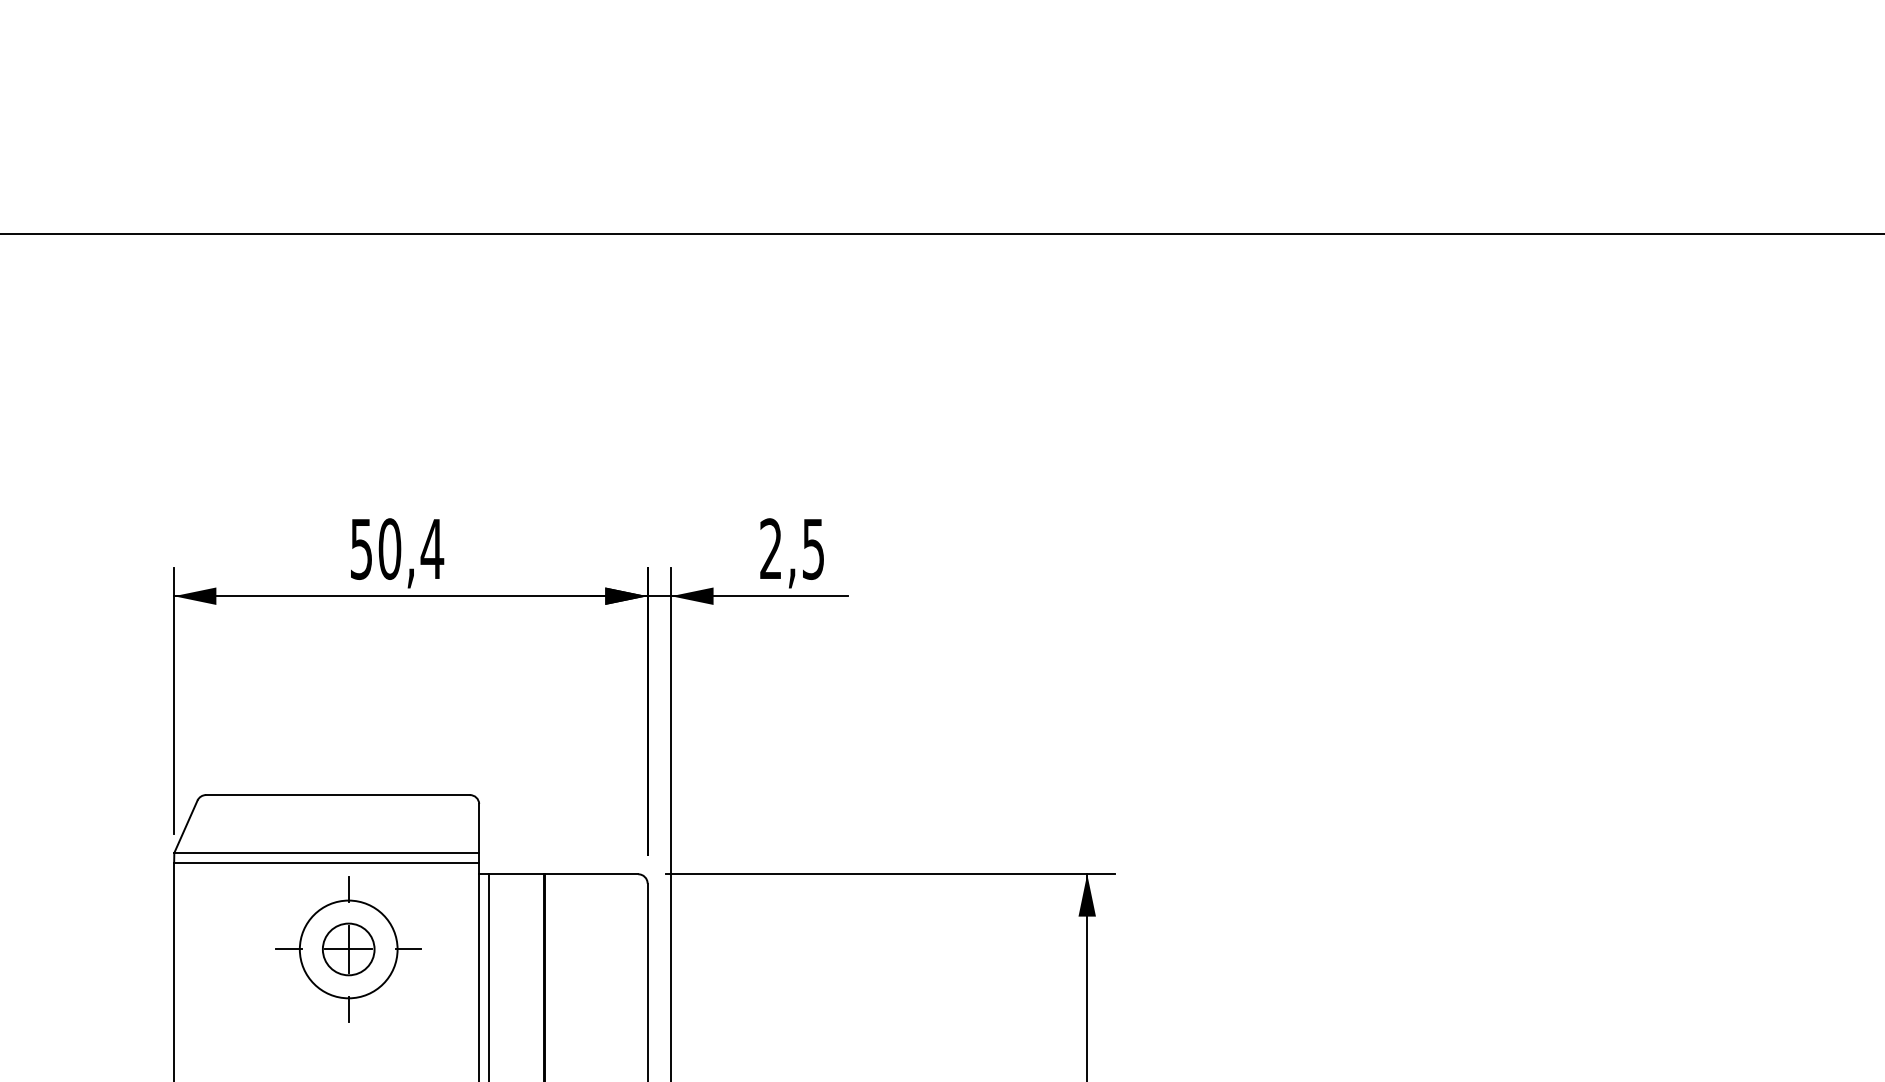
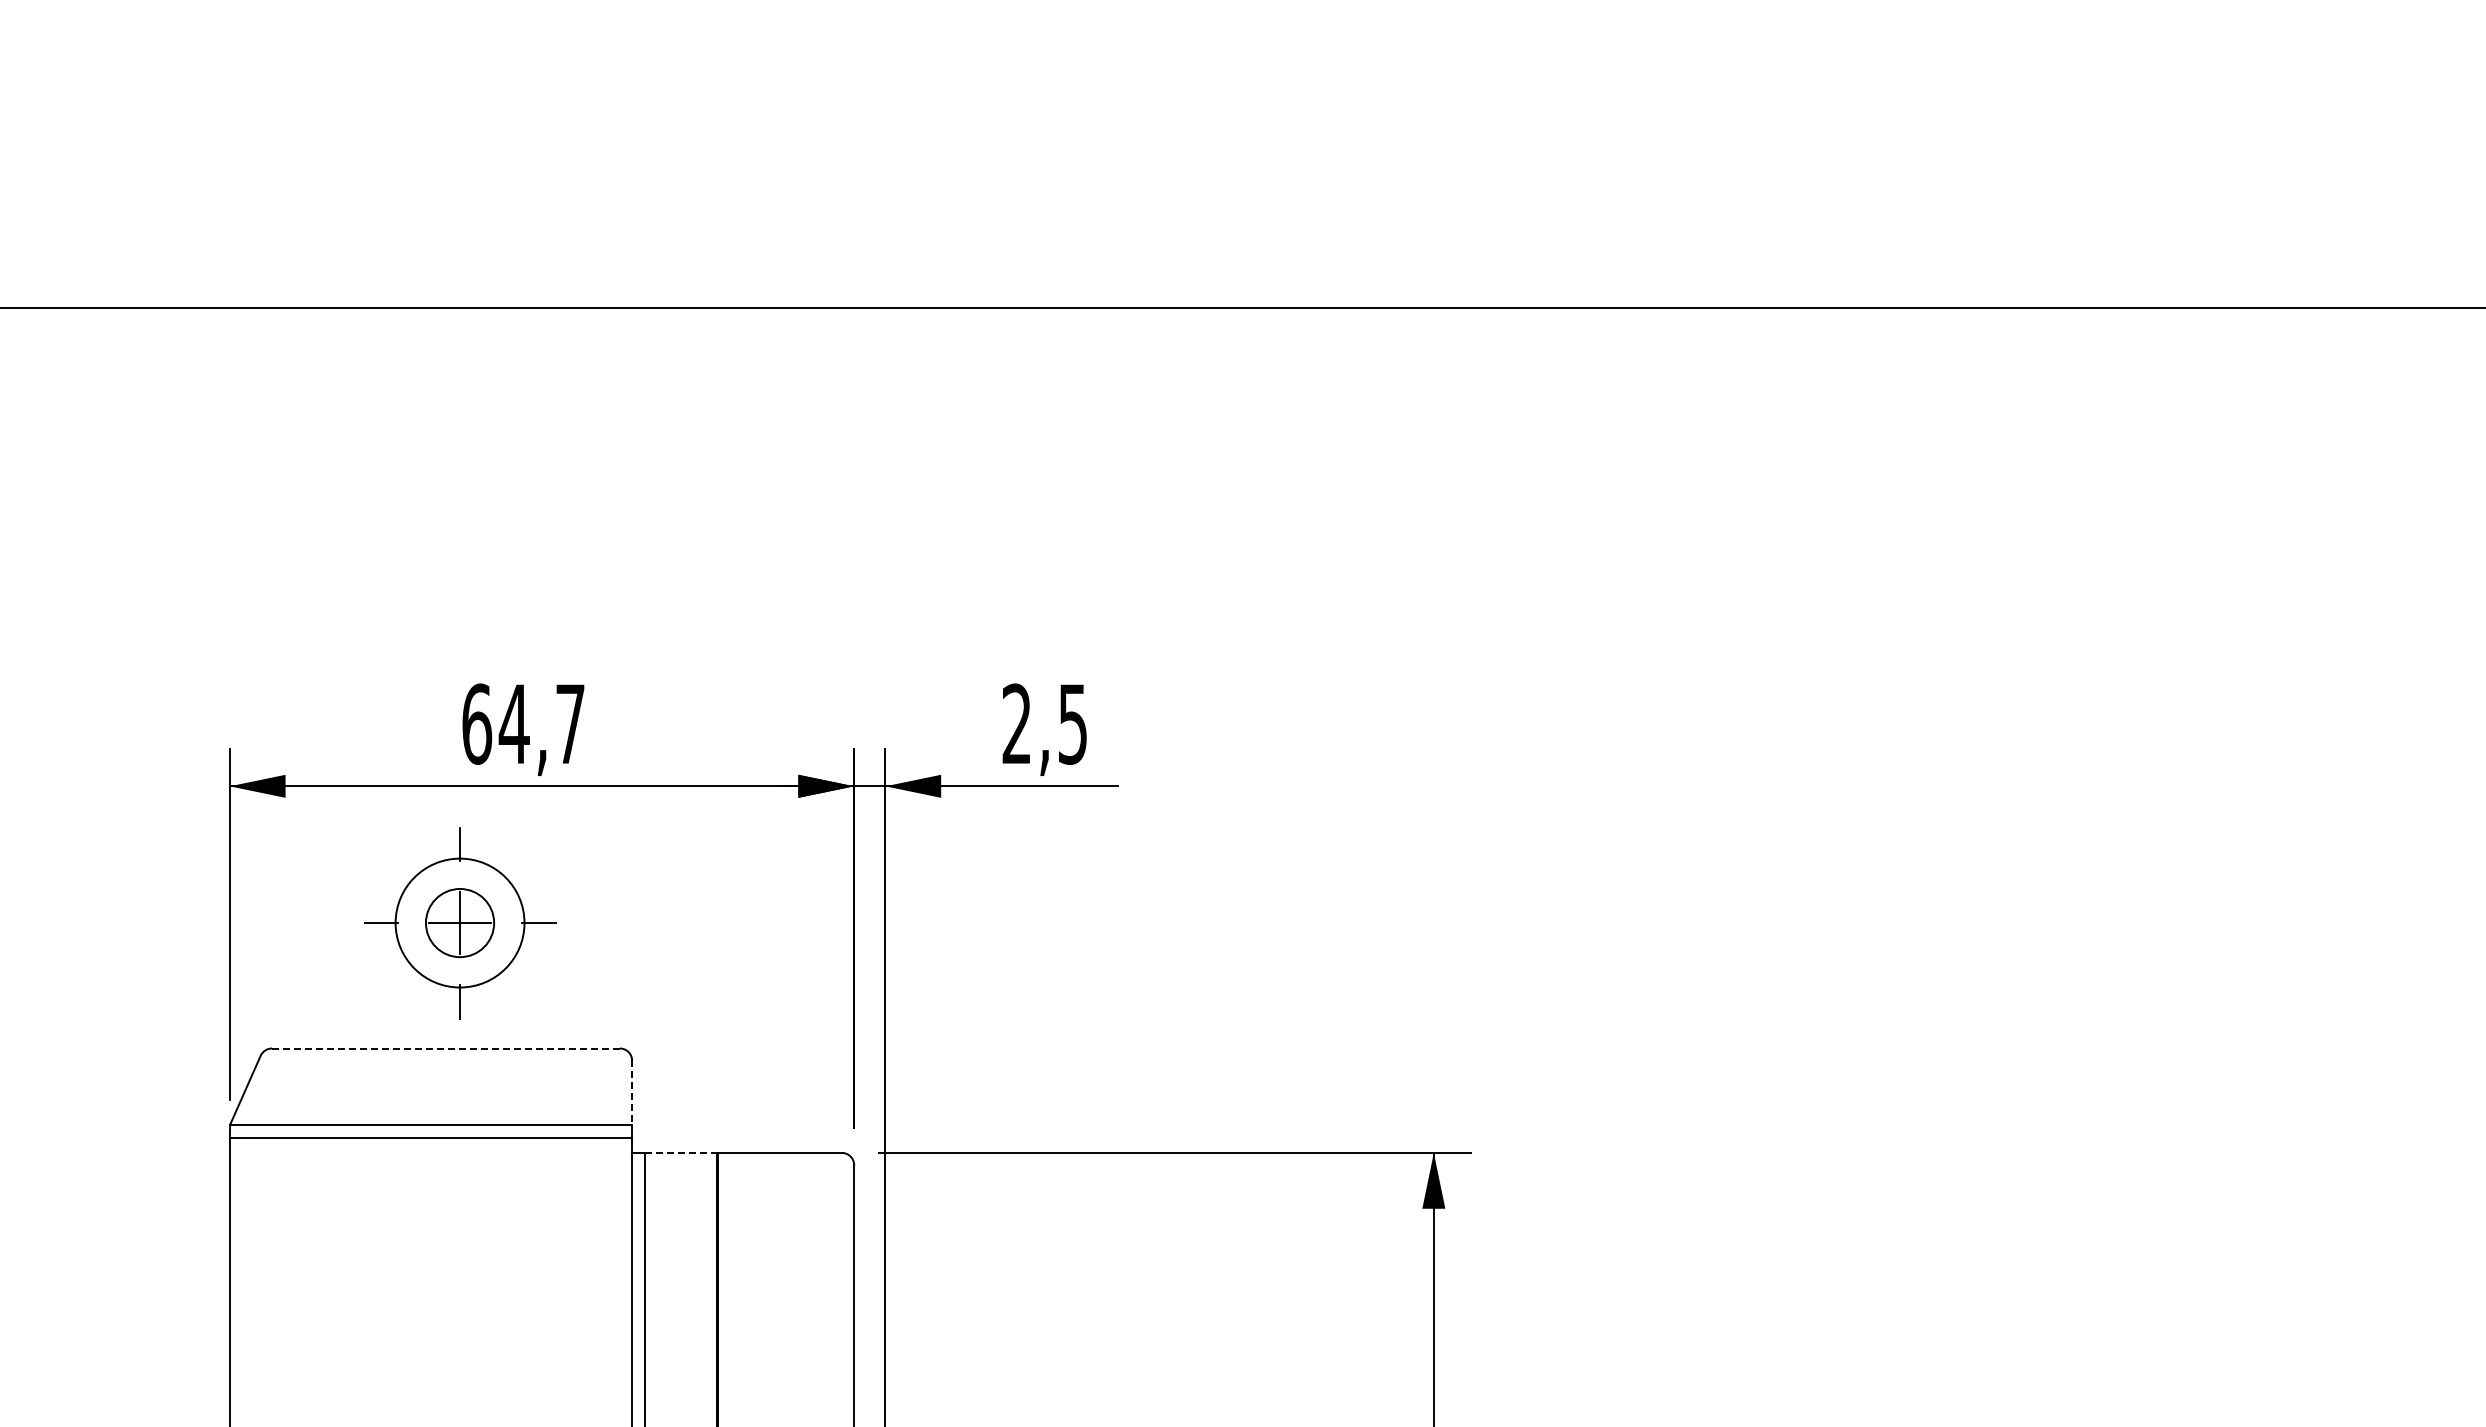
text: (396, 548) -> (523, 723), 50,4 -> 64,7
line: (337, 795) -> (445, 1048), solid -> dashed
line: (479, 829) -> (632, 1093), solid -> dashed
line: (516, 873) -> (681, 1152), solid -> dashed
part: (349, 949) -> (460, 923), moved

